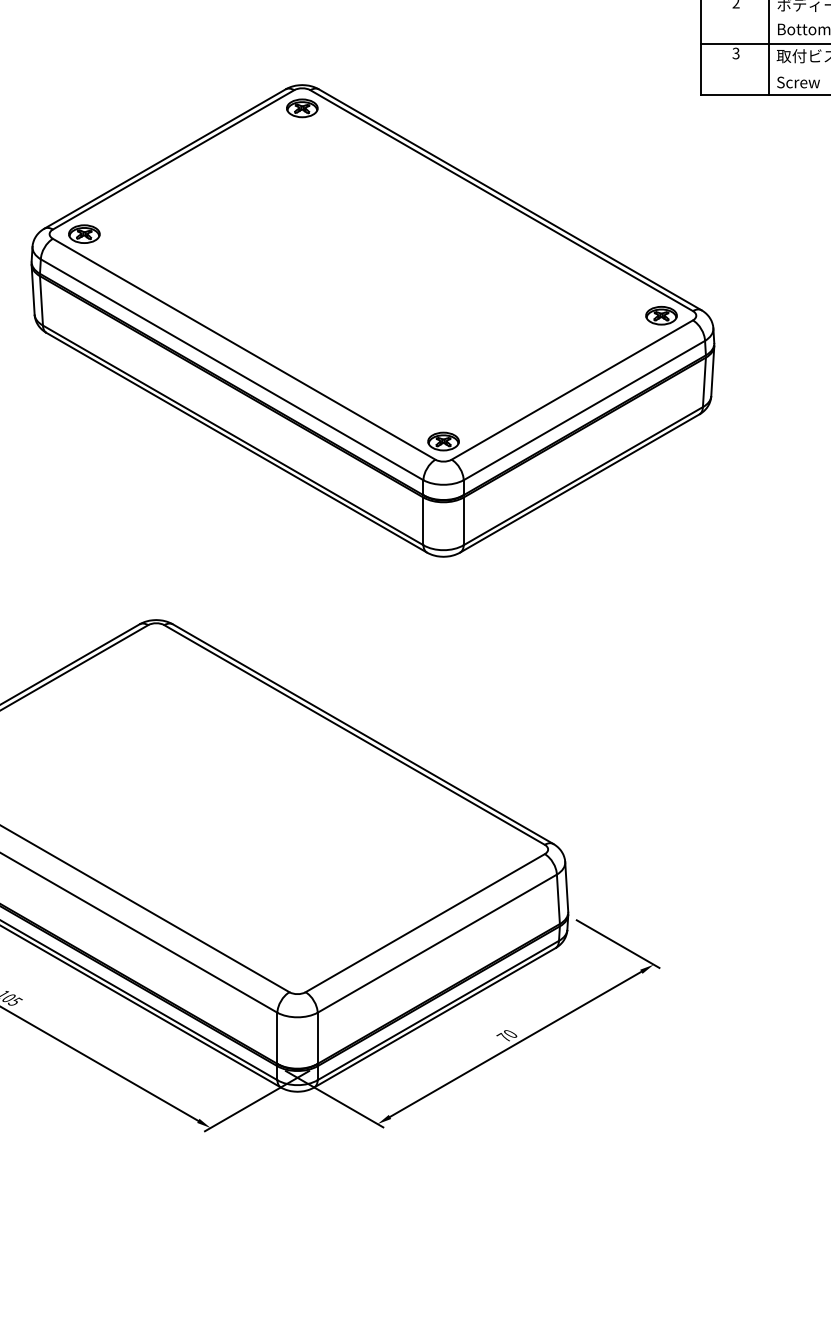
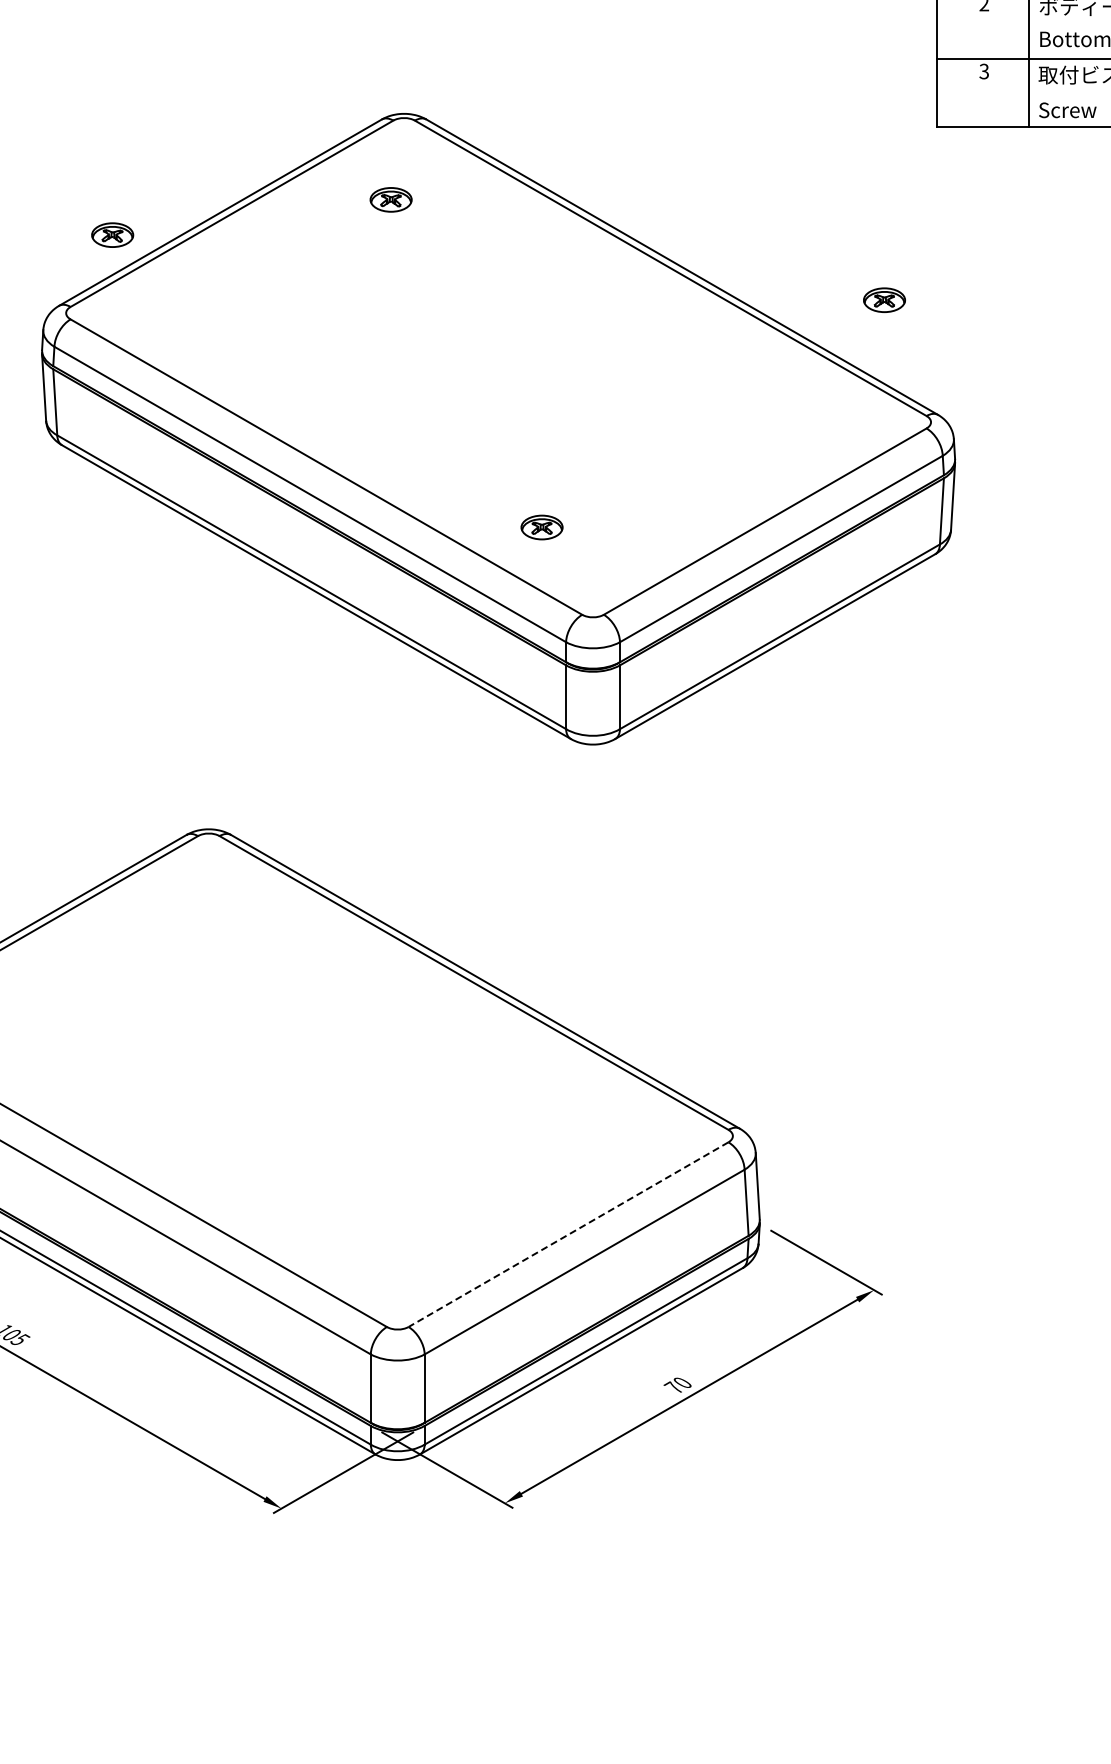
part: (301, 108) -> (390, 199), moved
part: (84, 233) -> (112, 234), moved
part: (661, 315) -> (884, 299), moved
part: (443, 441) -> (541, 527), moved
line: (425, 923) -> (568, 1234), solid -> dashed

